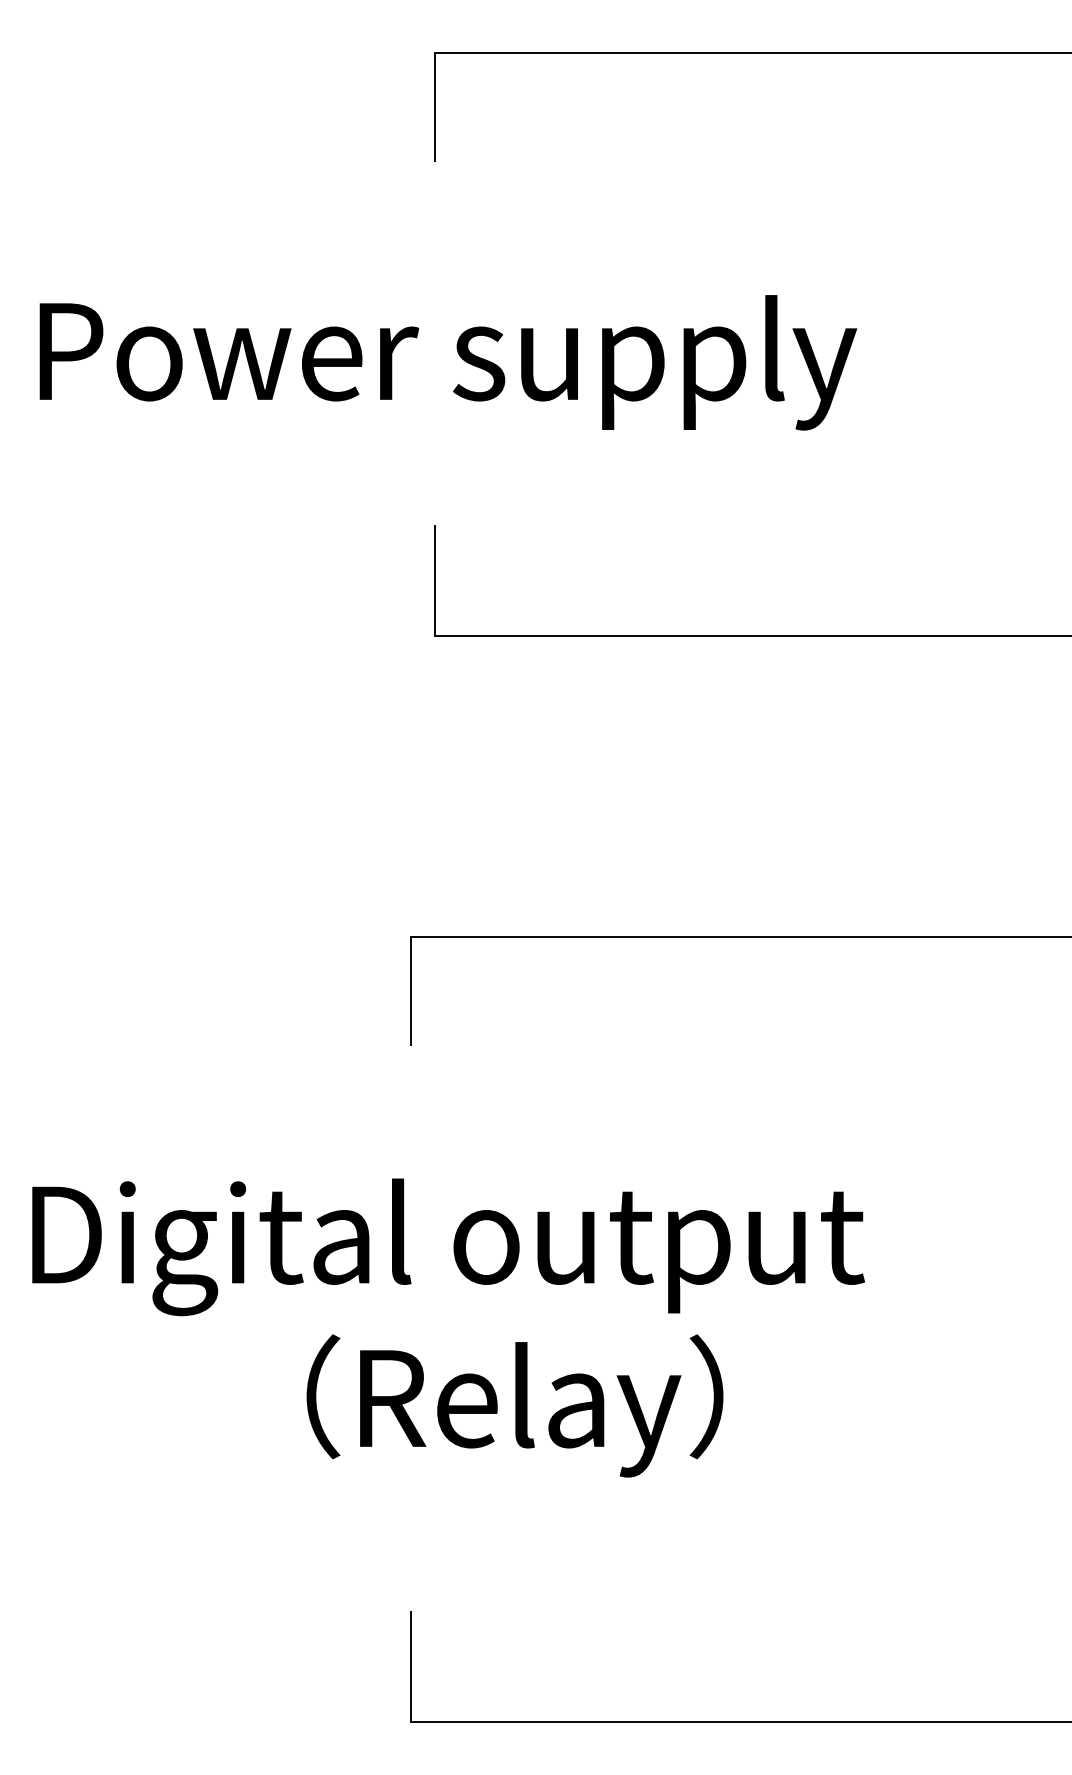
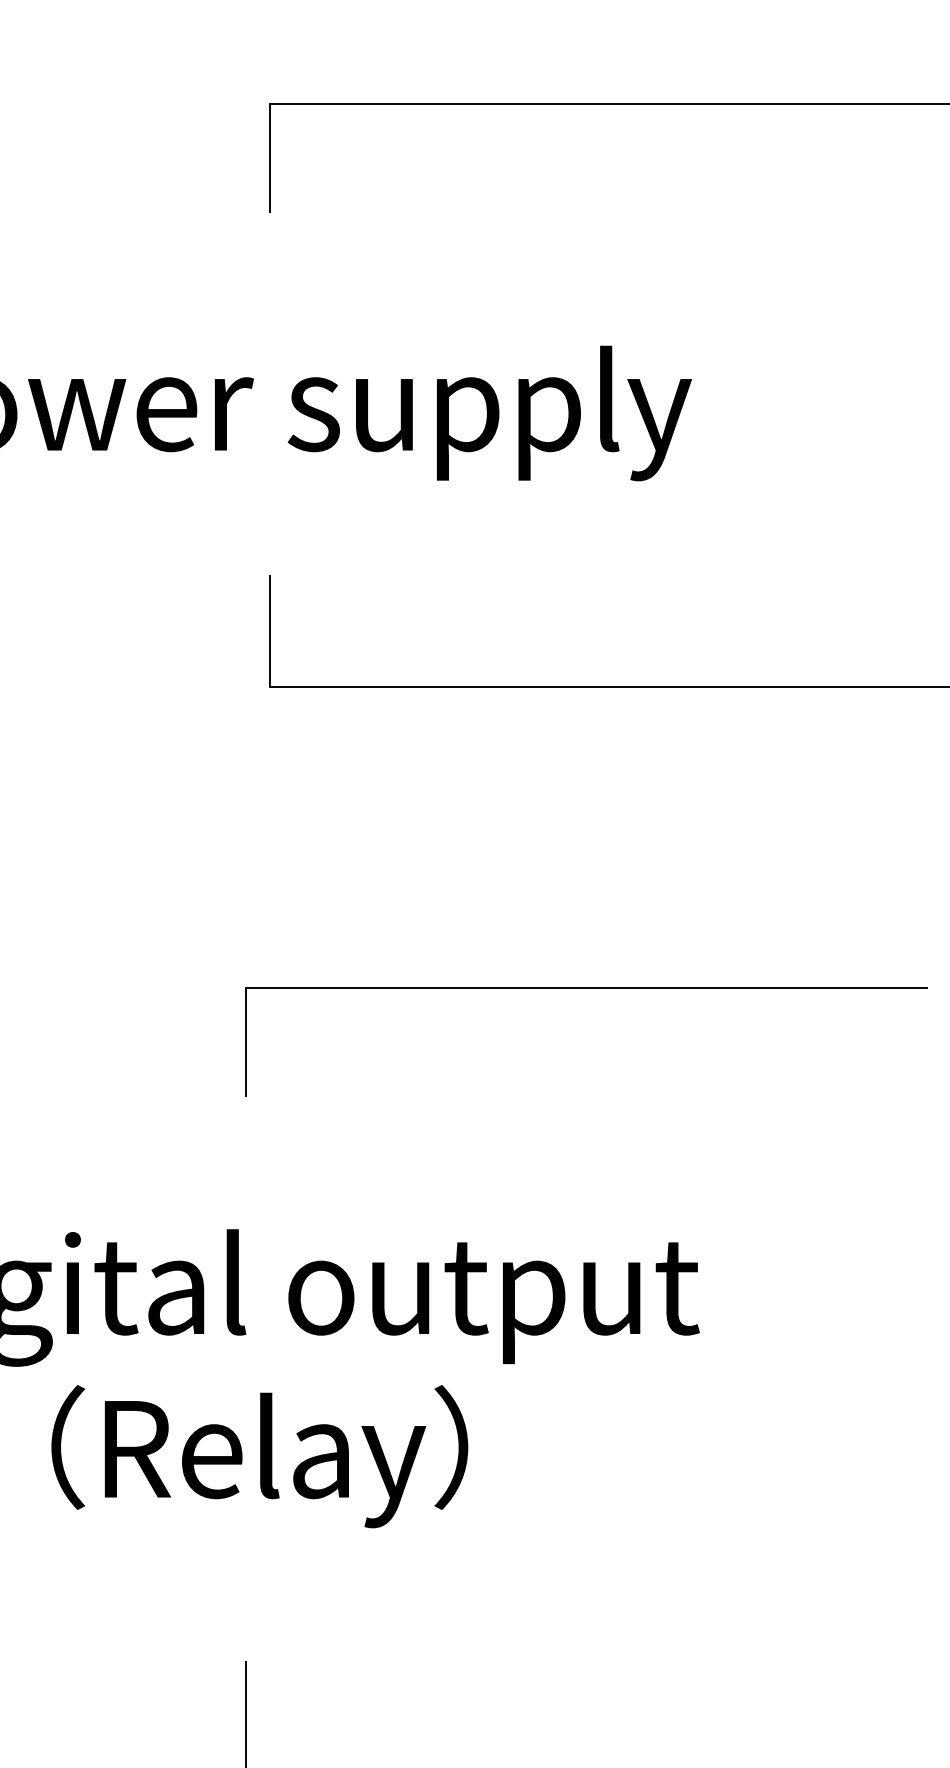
text: (514, 1405) -> (259, 1456), moved

